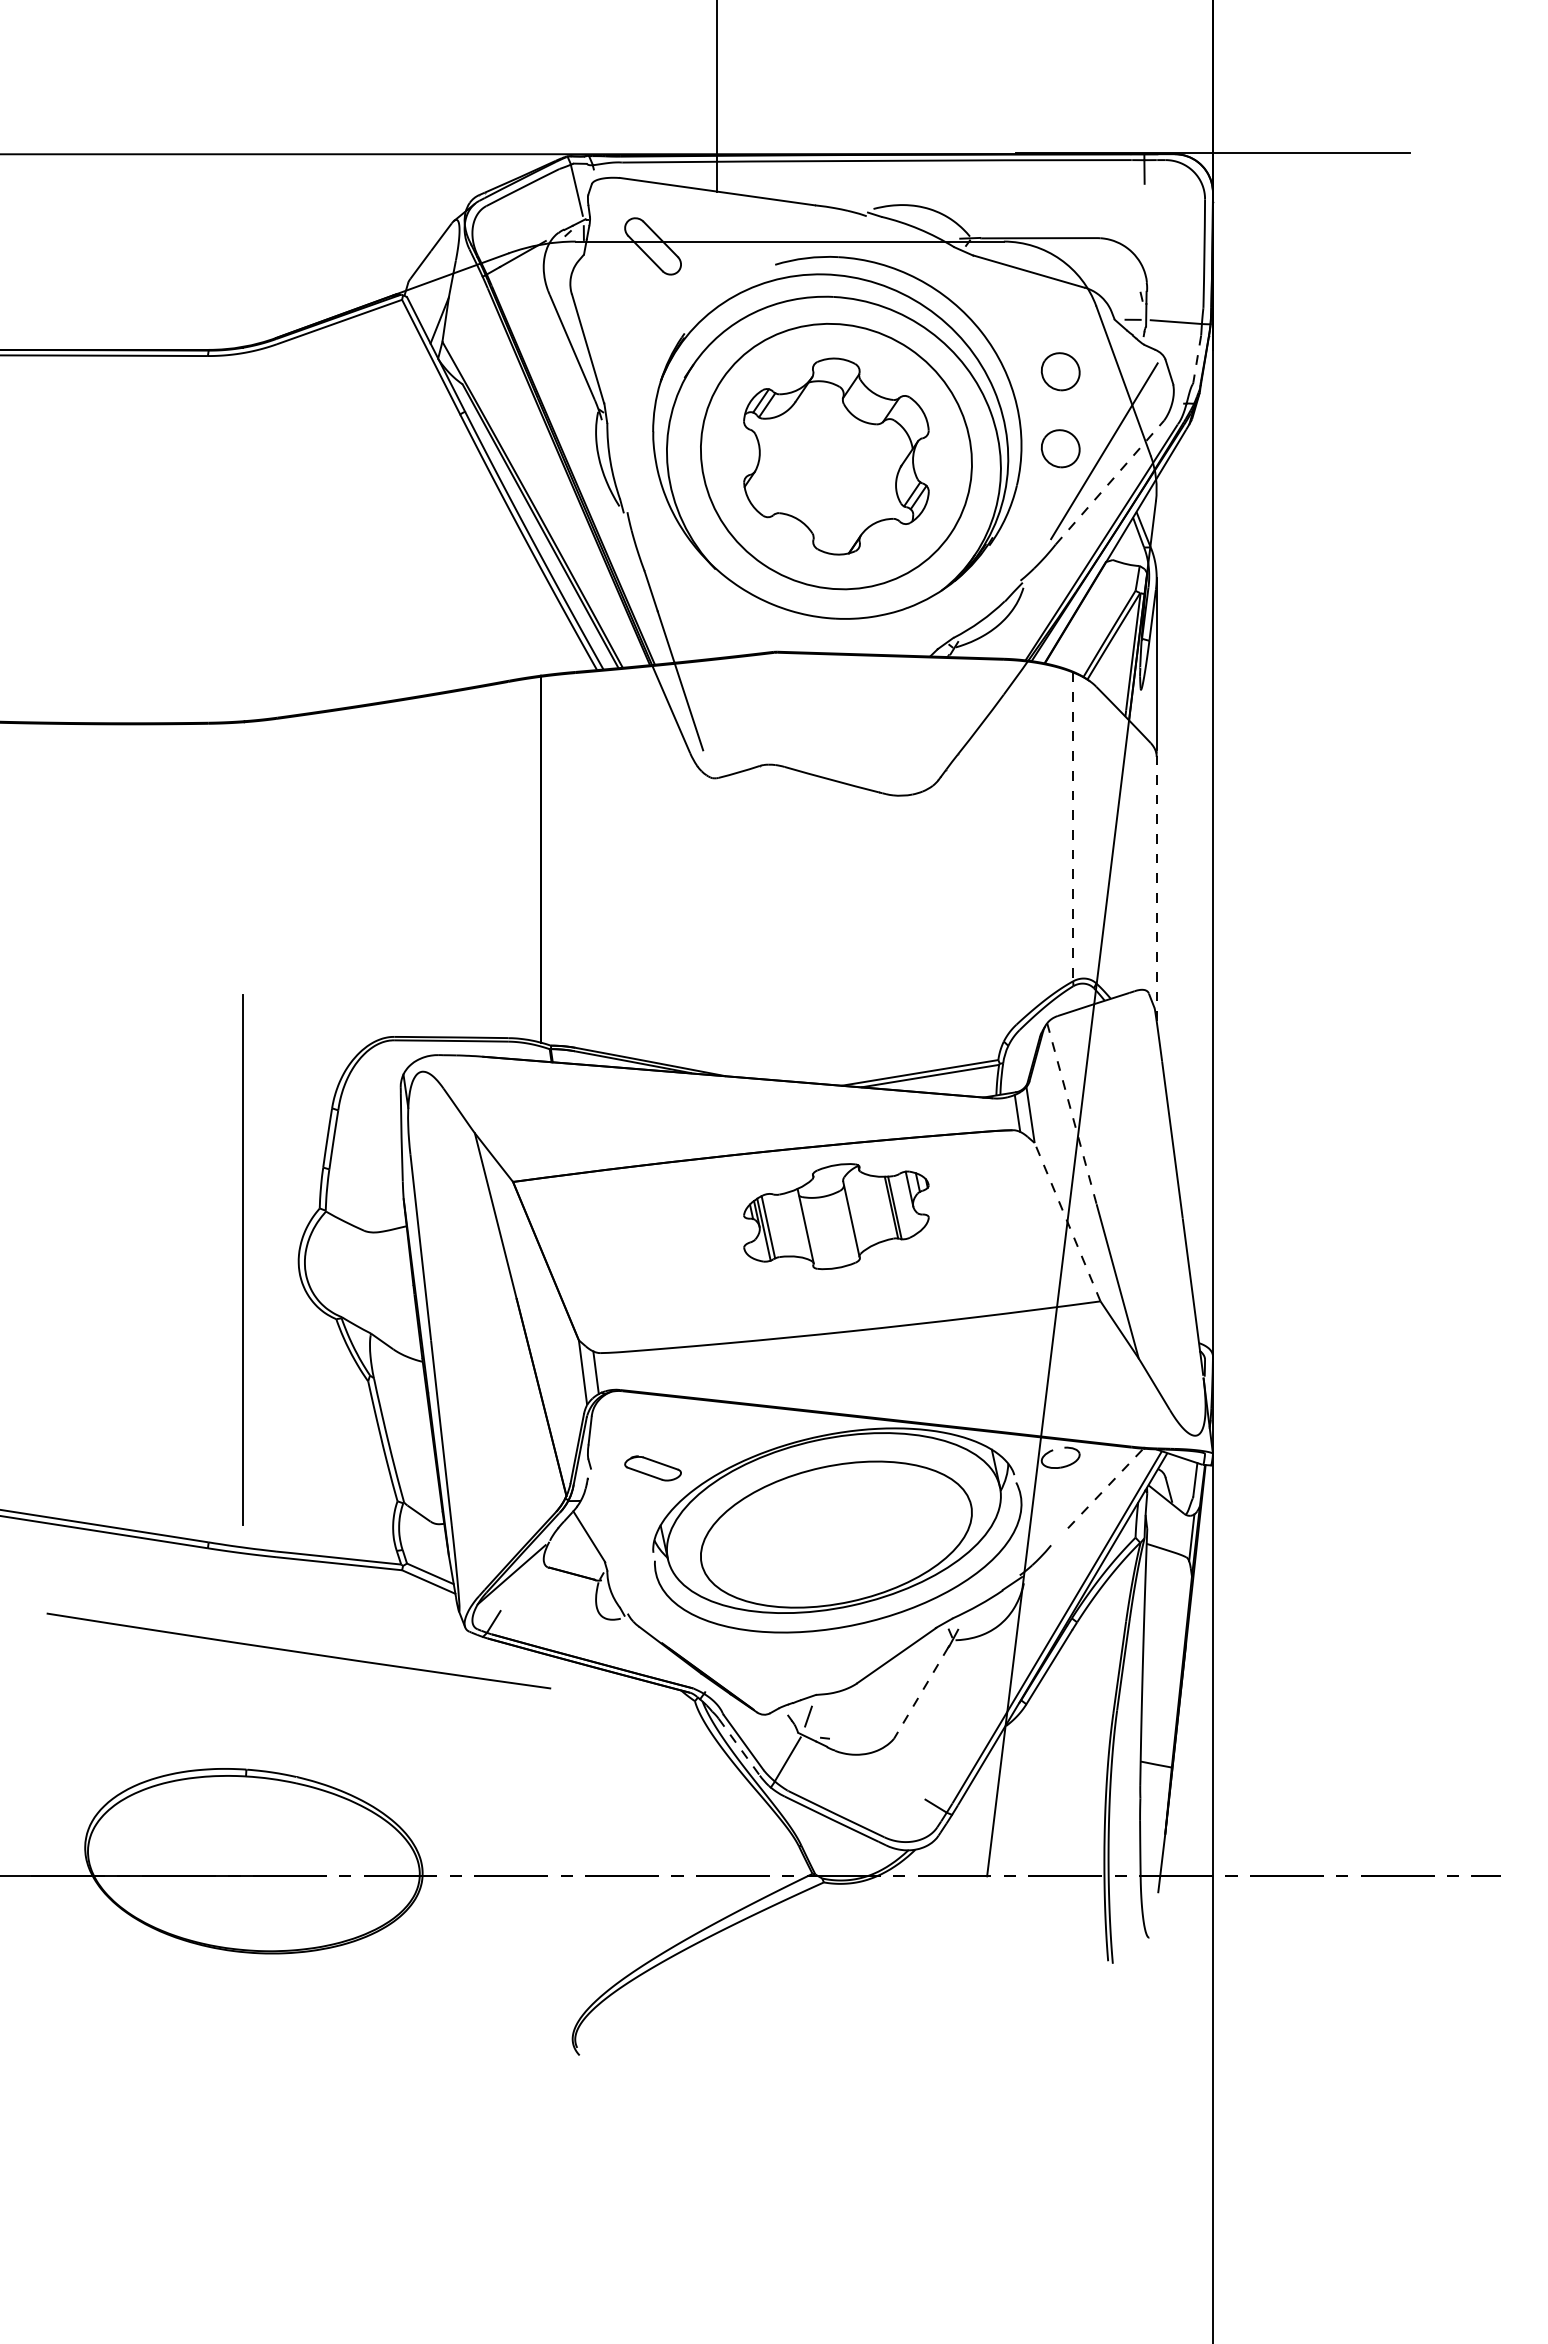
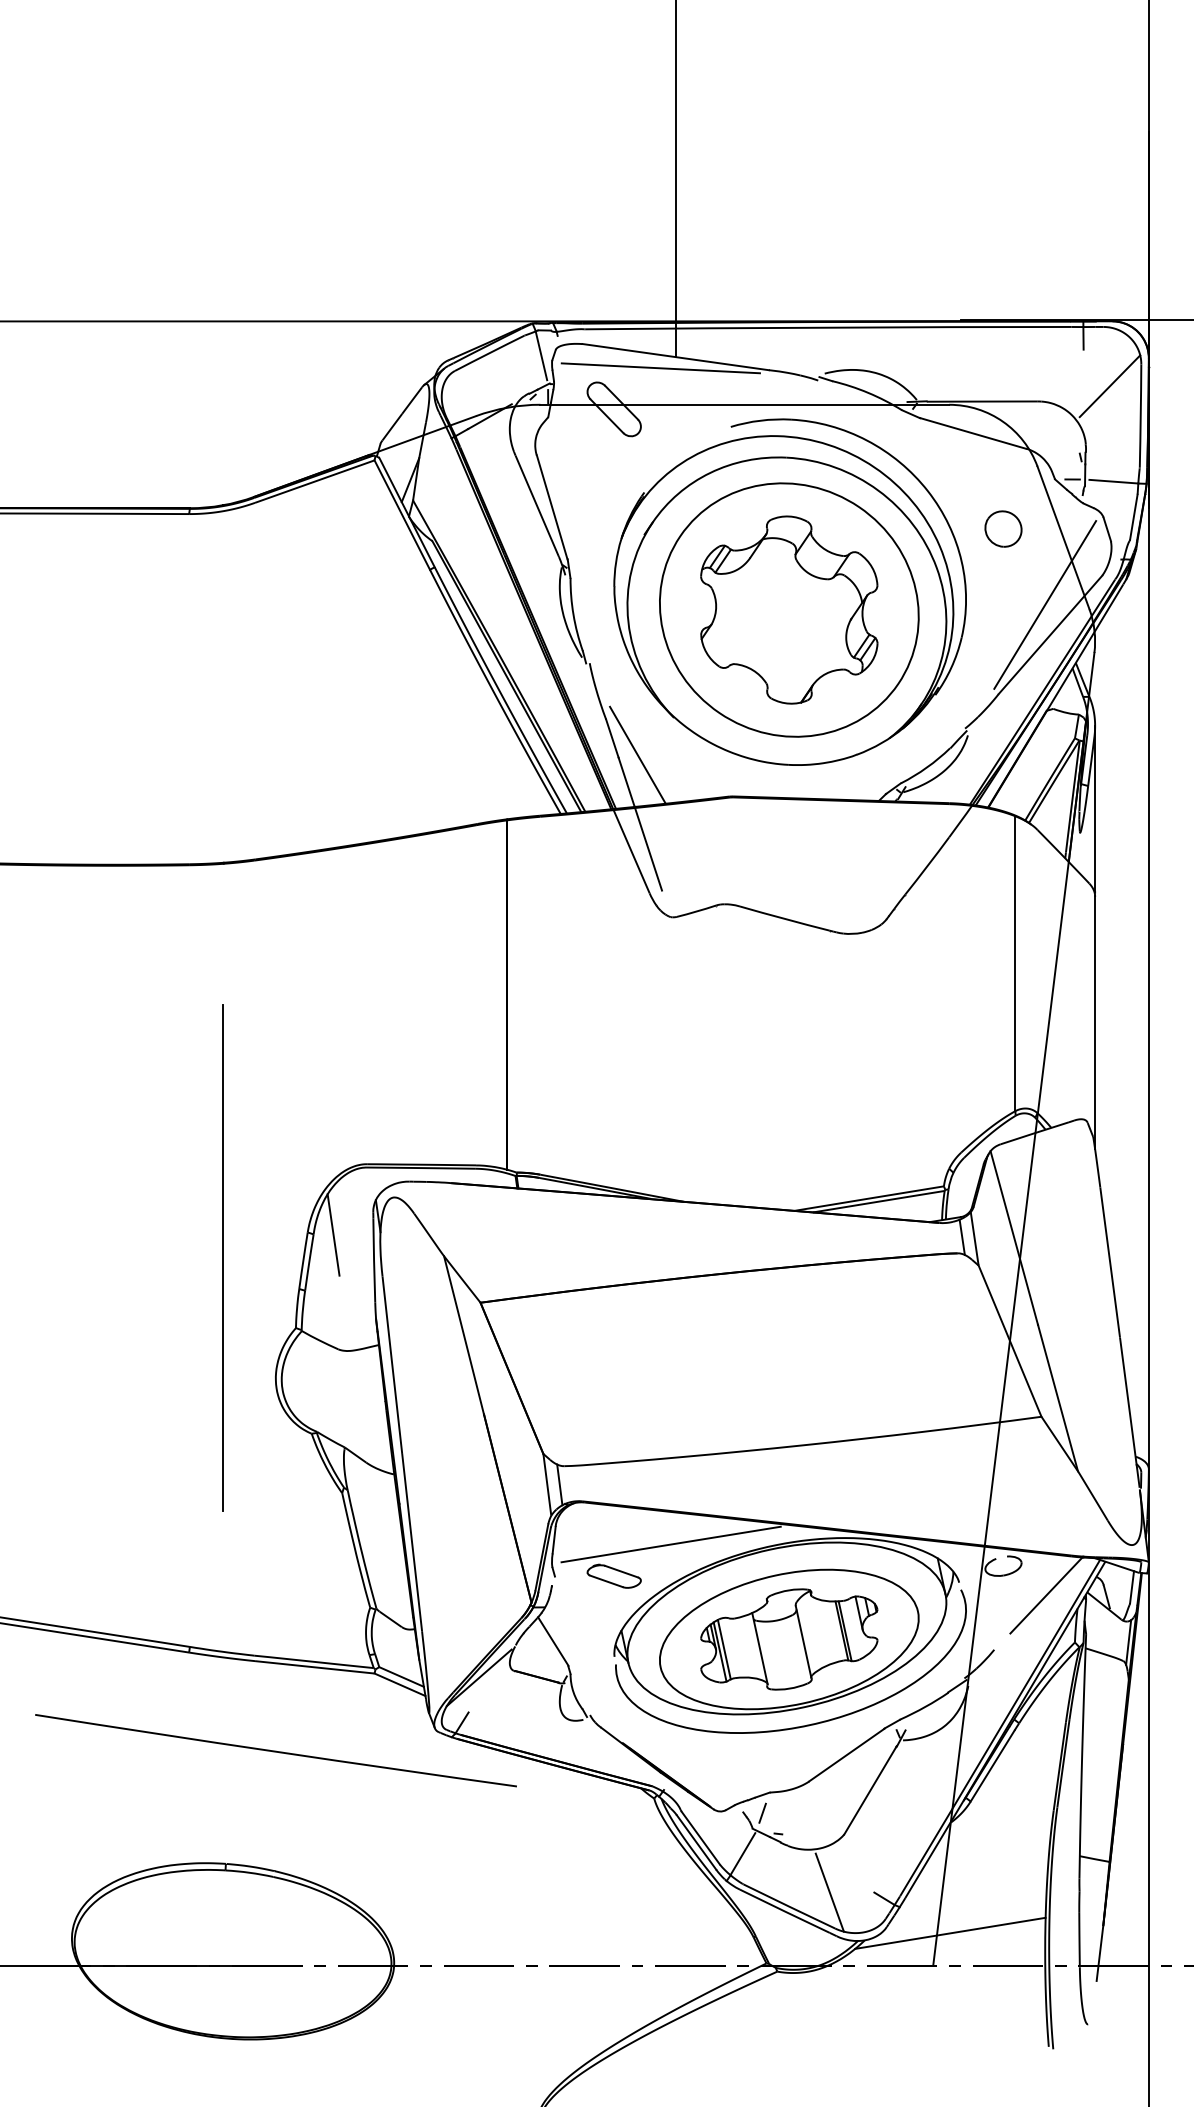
line: (701, 203) -> (660, 368), added
line: (1171, 221) -> (1109, 385), added
line: (1197, 359) -> (1134, 517), dashed -> solid
part: (1060, 448) -> (1003, 602), removed
line: (1110, 482) -> (1051, 634), dashed -> solid
line: (677, 608) -> (637, 755), added
line: (1072, 826) -> (1014, 963), dashed -> solid
line: (1156, 888) -> (1094, 1022), dashed -> solid
line: (358, 1110) -> (332, 1234), added
line: (1072, 1114) -> (1014, 1238), dashed -> solid
part: (836, 1216) -> (789, 1639), moved
line: (1067, 1222) -> (1009, 1341), dashed -> solid
line: (242, 1259) -> (222, 1257), moved
line: (712, 1434) -> (670, 1543), added
line: (1105, 1488) -> (1046, 1595), dashed -> solid
line: (921, 1693) -> (870, 1791), dashed -> solid
line: (739, 1747) -> (696, 1842), dashed -> solid
line: (878, 1799) -> (829, 1892), added
line: (1004, 1842) -> (949, 1933), added

